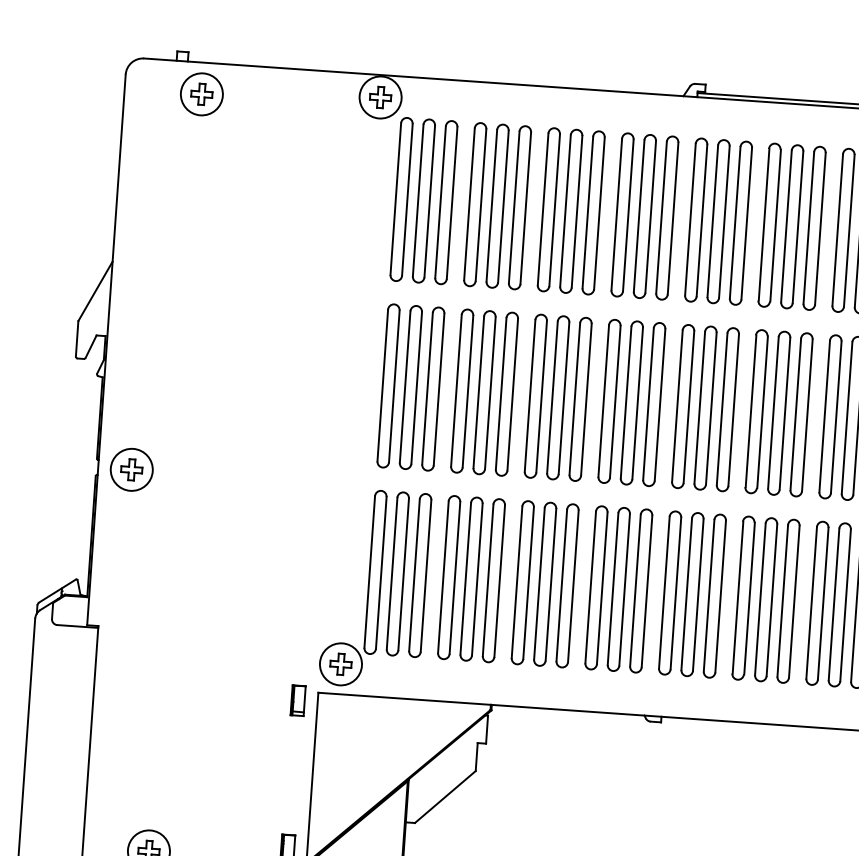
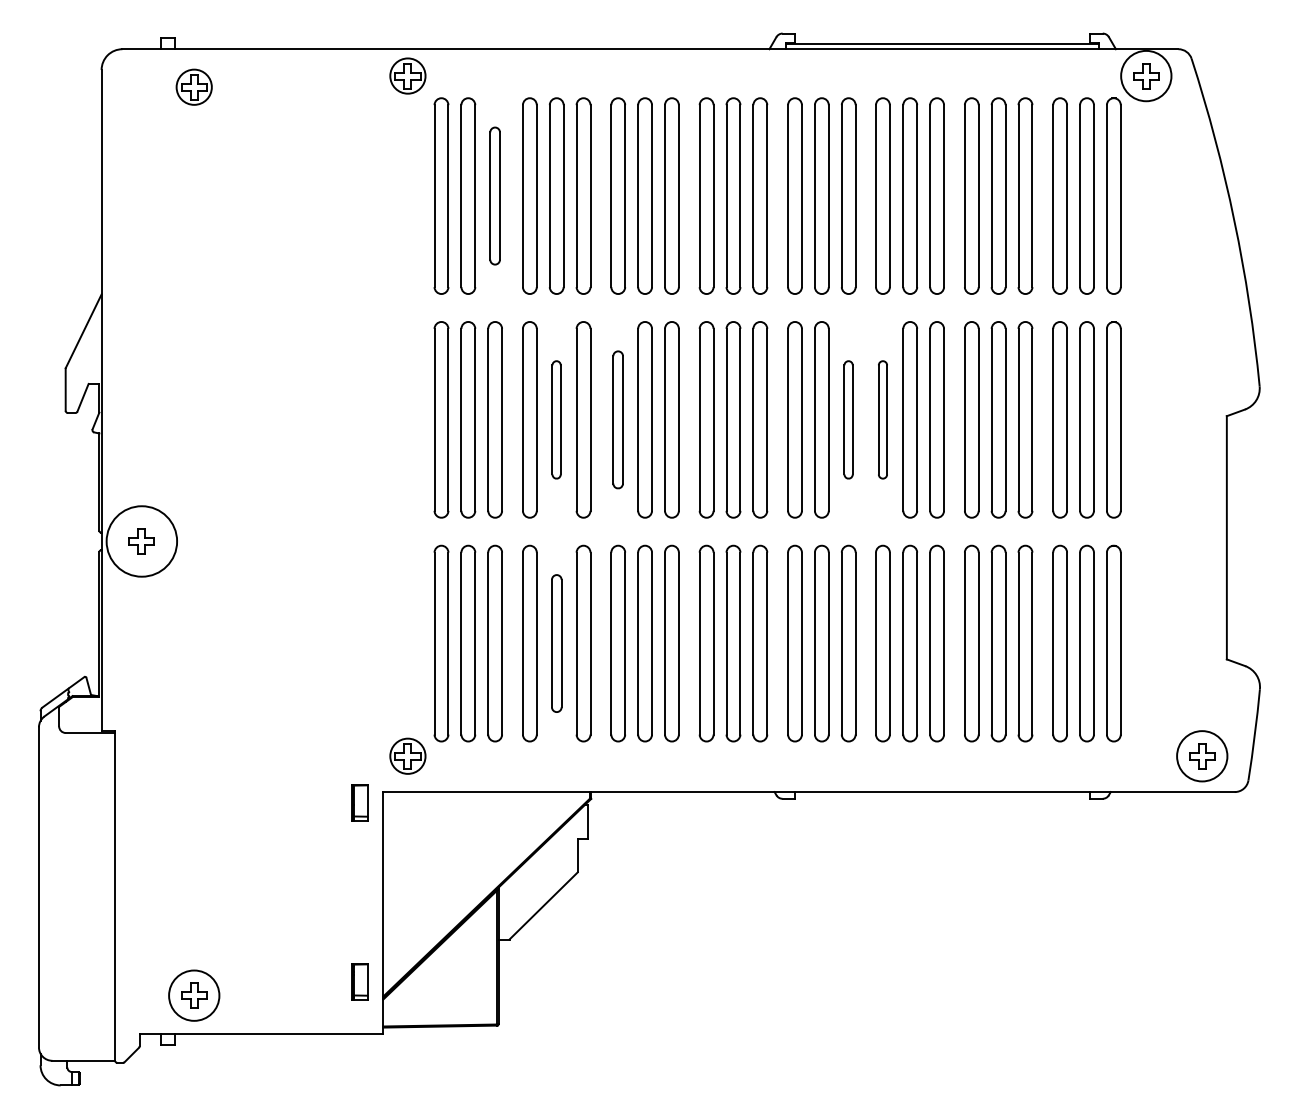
circle: (202, 94) -> (194, 87), size x0.7
circle: (380, 97) -> (407, 75), size x0.7
part: (445, 202) -> (494, 195), size x0.7
part: (484, 392) -> (556, 419), size x0.6
part: (535, 395) -> (617, 419), size x0.7
part: (727, 409) -> (848, 419), size x0.6
part: (756, 411) -> (882, 419), size x0.6
circle: (131, 469) -> (141, 541), size x1.4
part: (471, 579) -> (556, 643), size x0.7
circle: (340, 664) -> (407, 756), size x0.7

